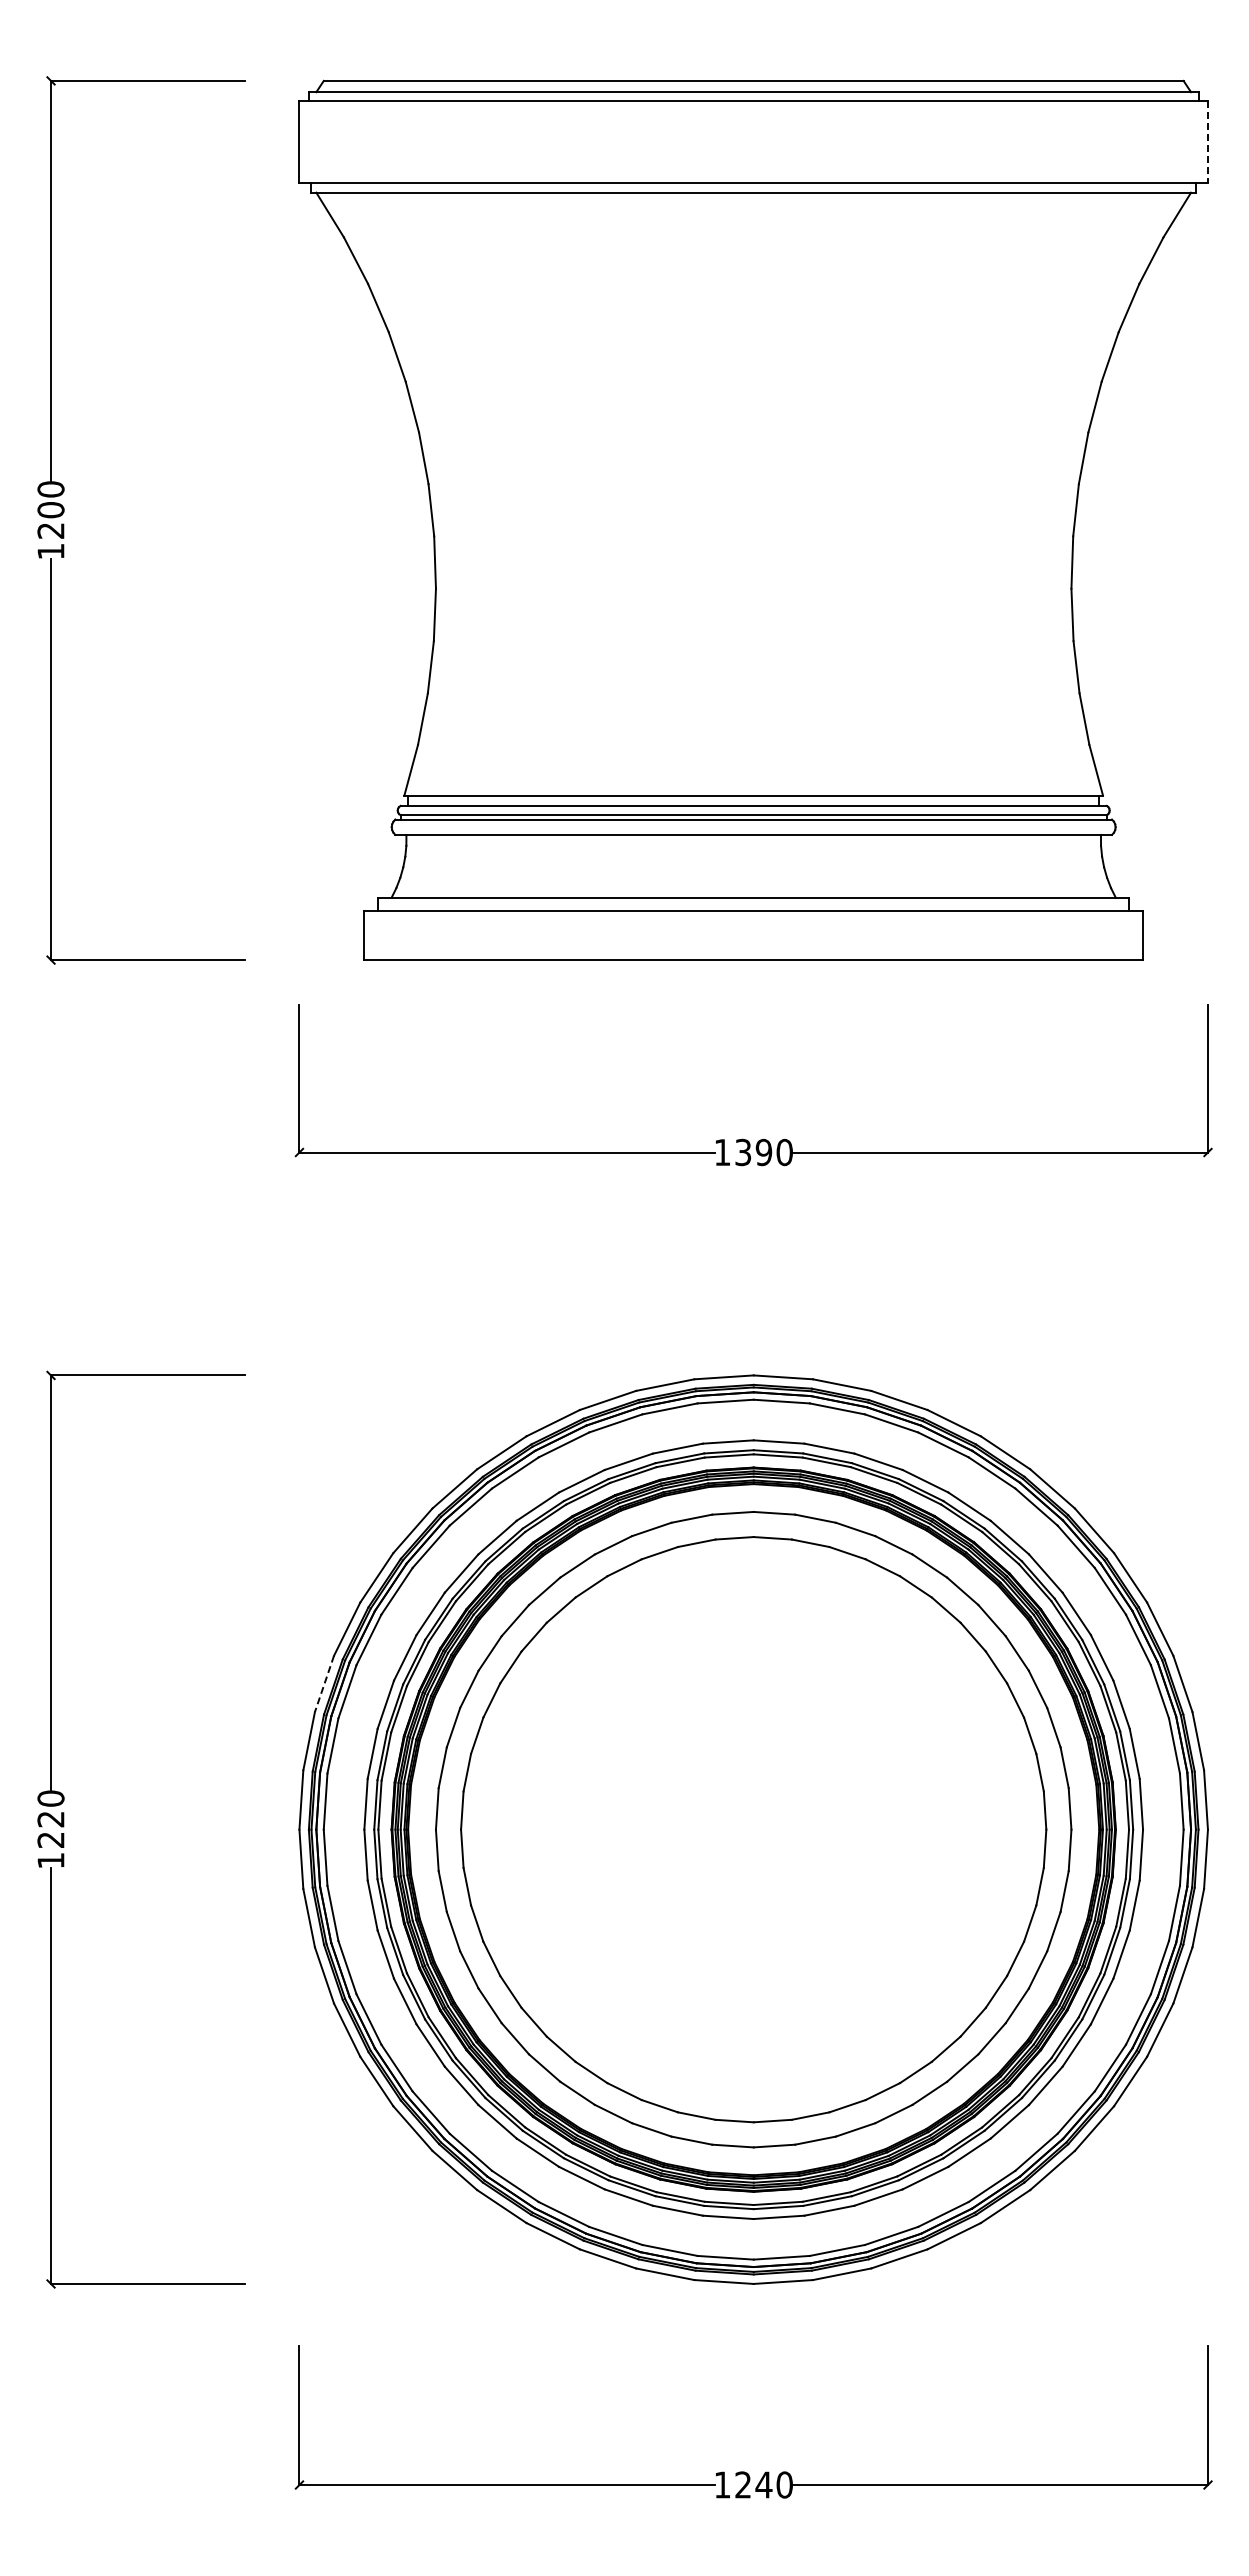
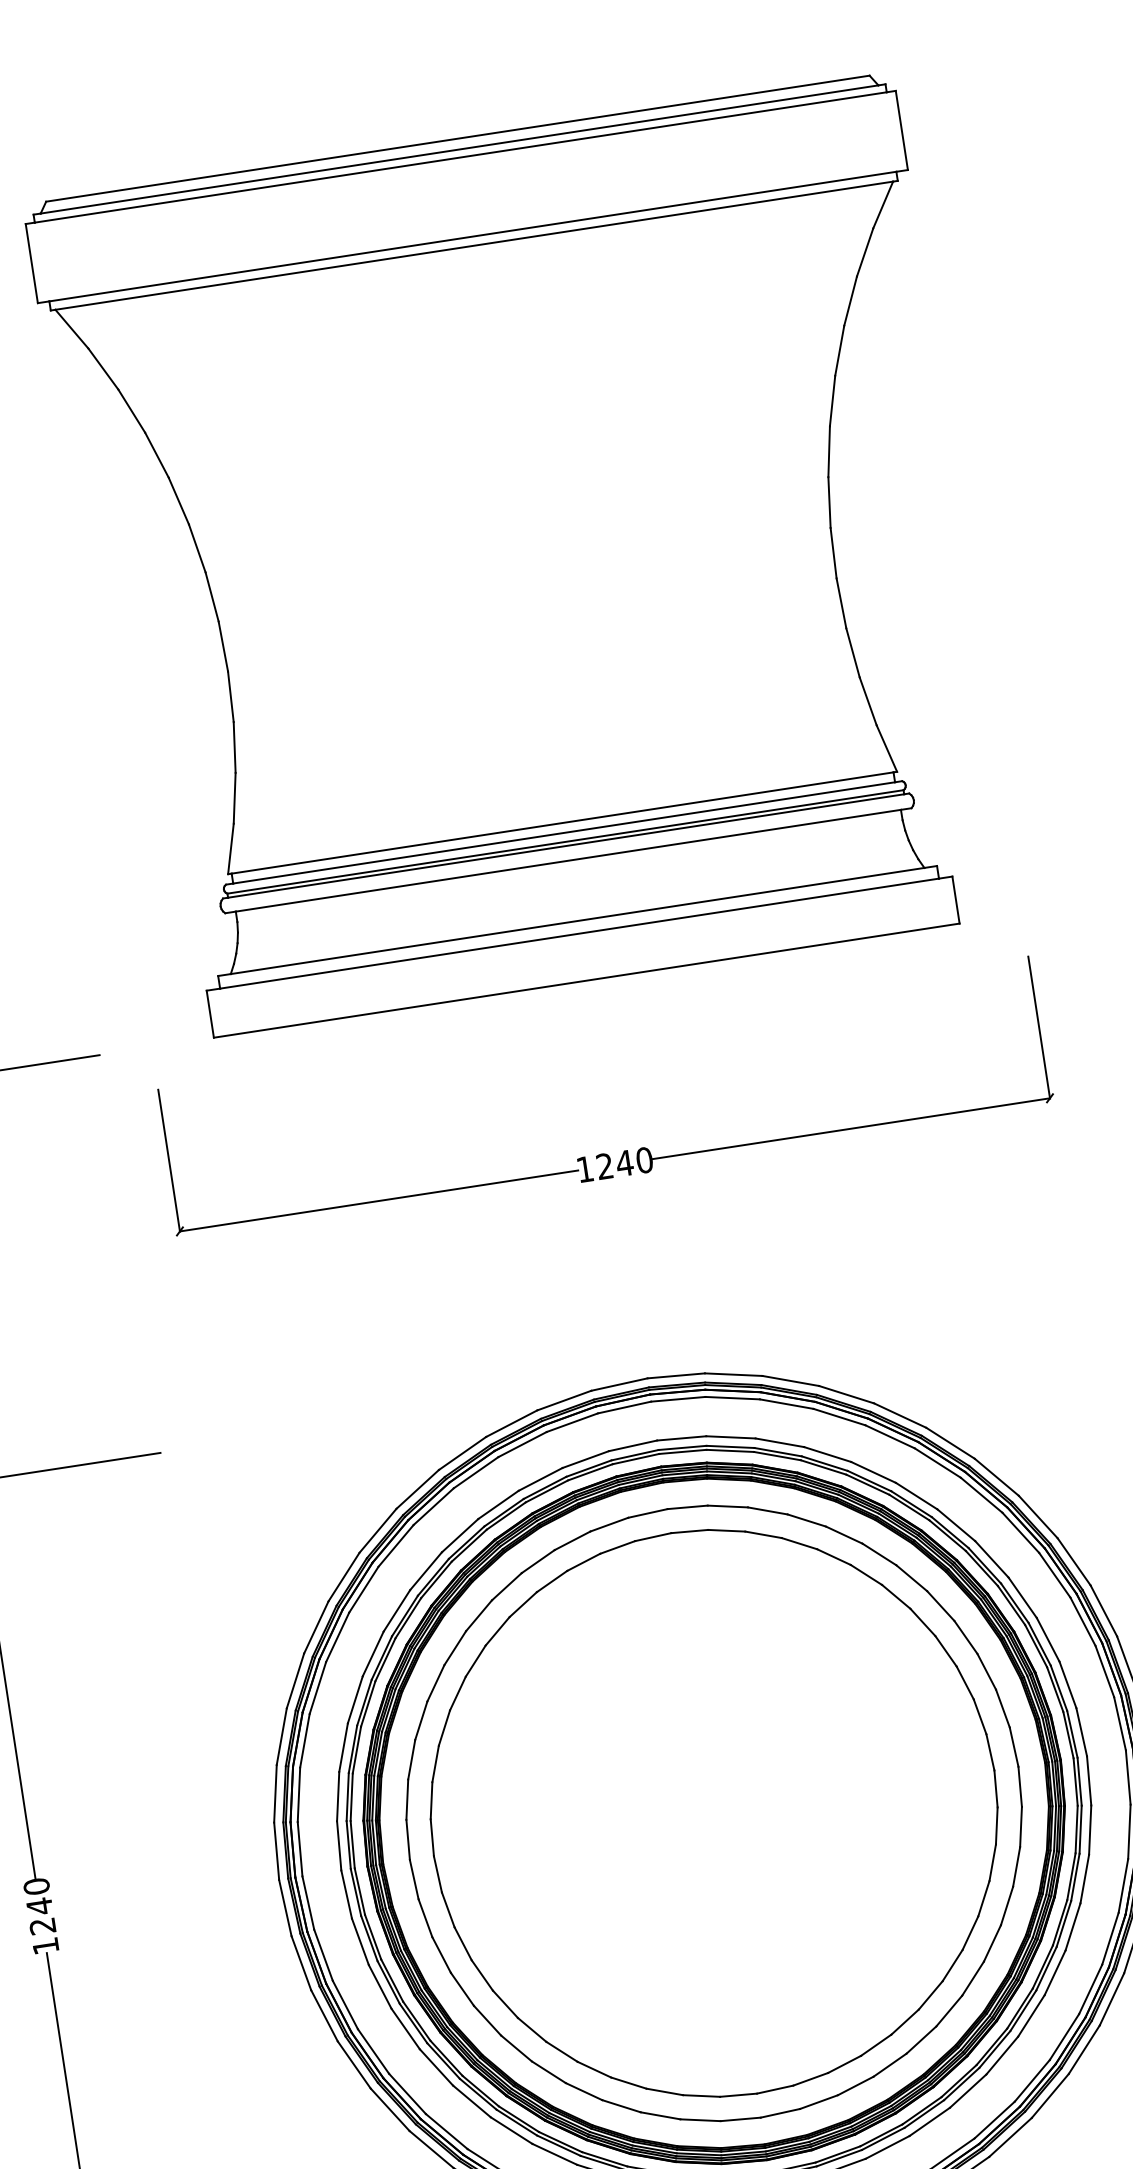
line: (1207, 142) -> (901, 131), dashed -> solid
text: (753, 1152) -> (614, 1164), 1390 -> 1240
line: (324, 1683) -> (281, 1736), dashed -> solid
text: (50, 1819) -> (39, 1906), 1220 -> 1240

